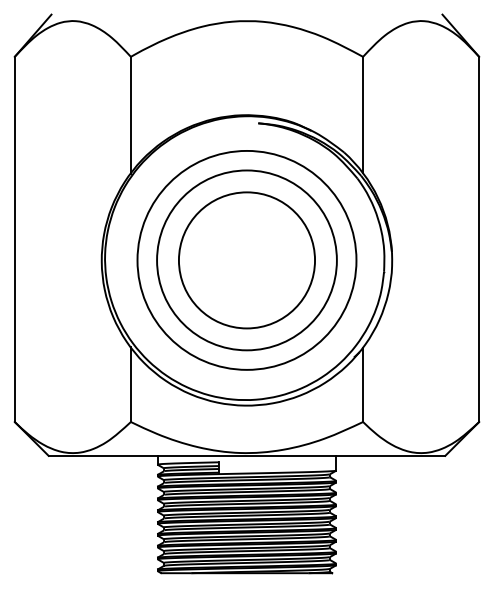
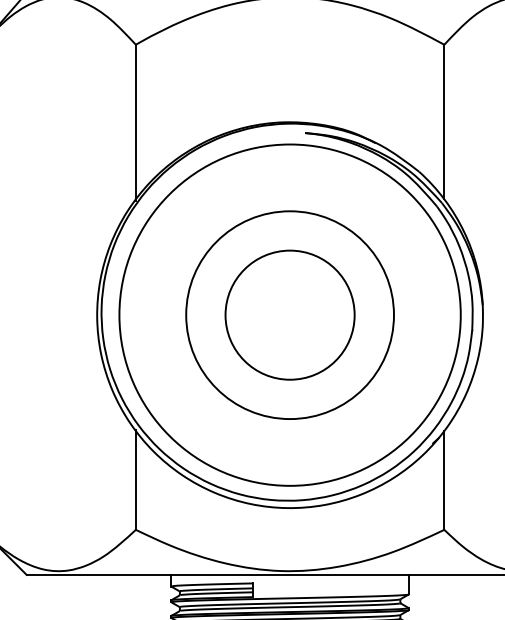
circle: (246, 259) -> (289, 313), size x1.43
circle: (246, 260) -> (289, 315), size x0.71
circle: (246, 260) -> (289, 315), size x0.71

